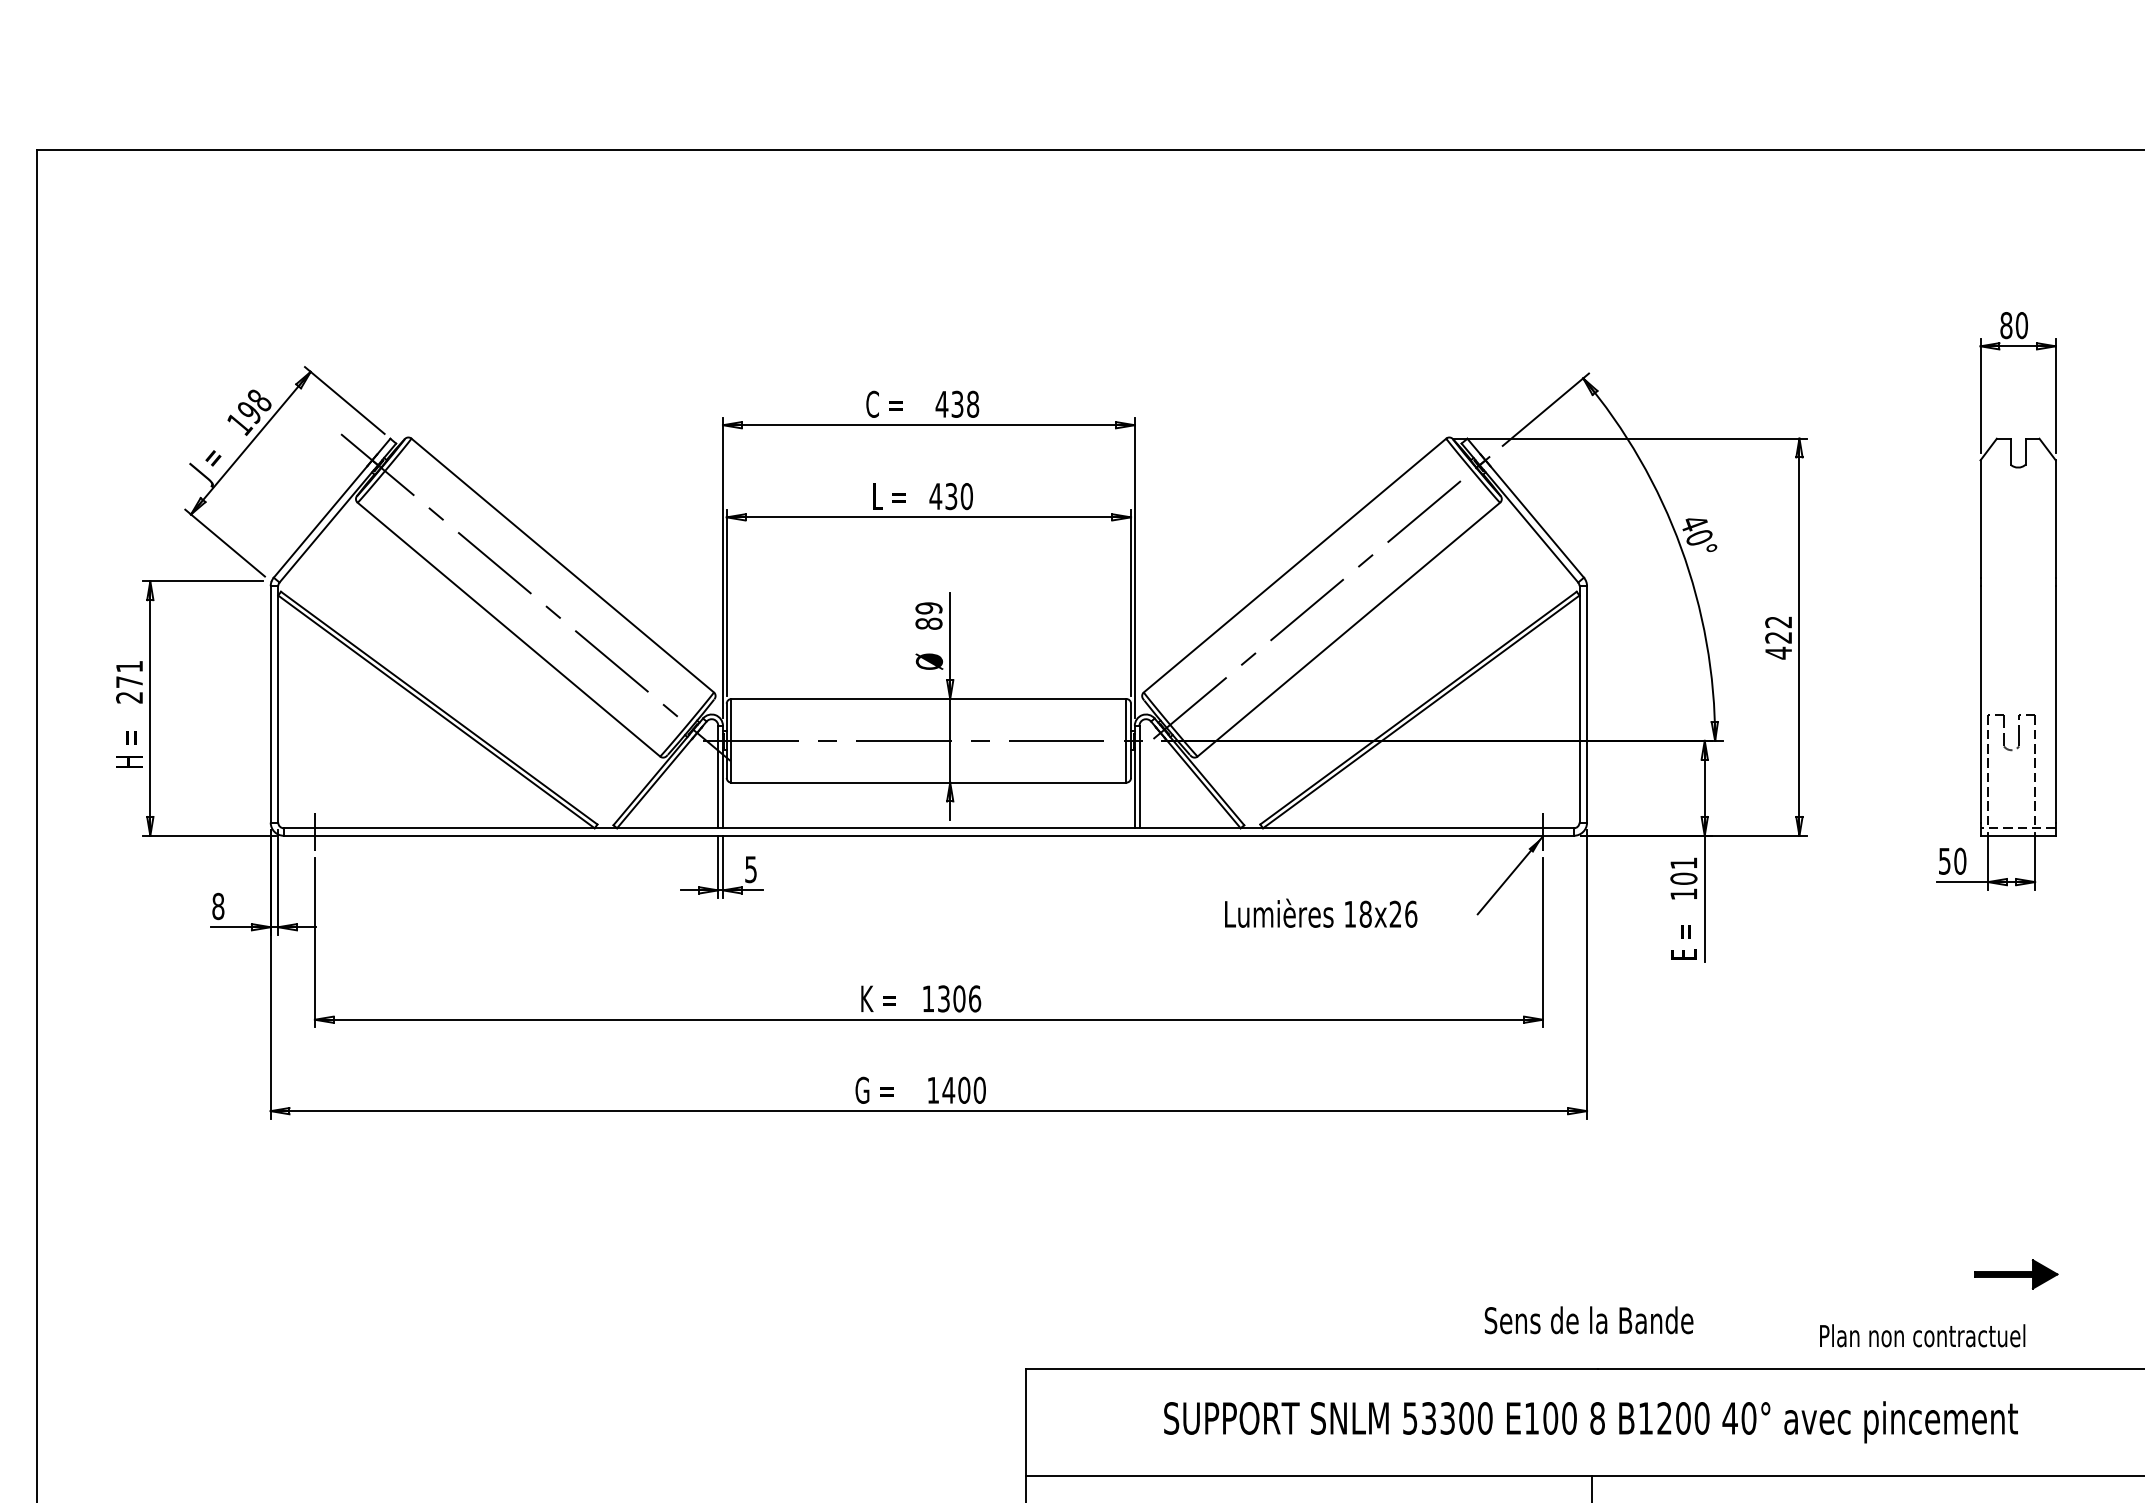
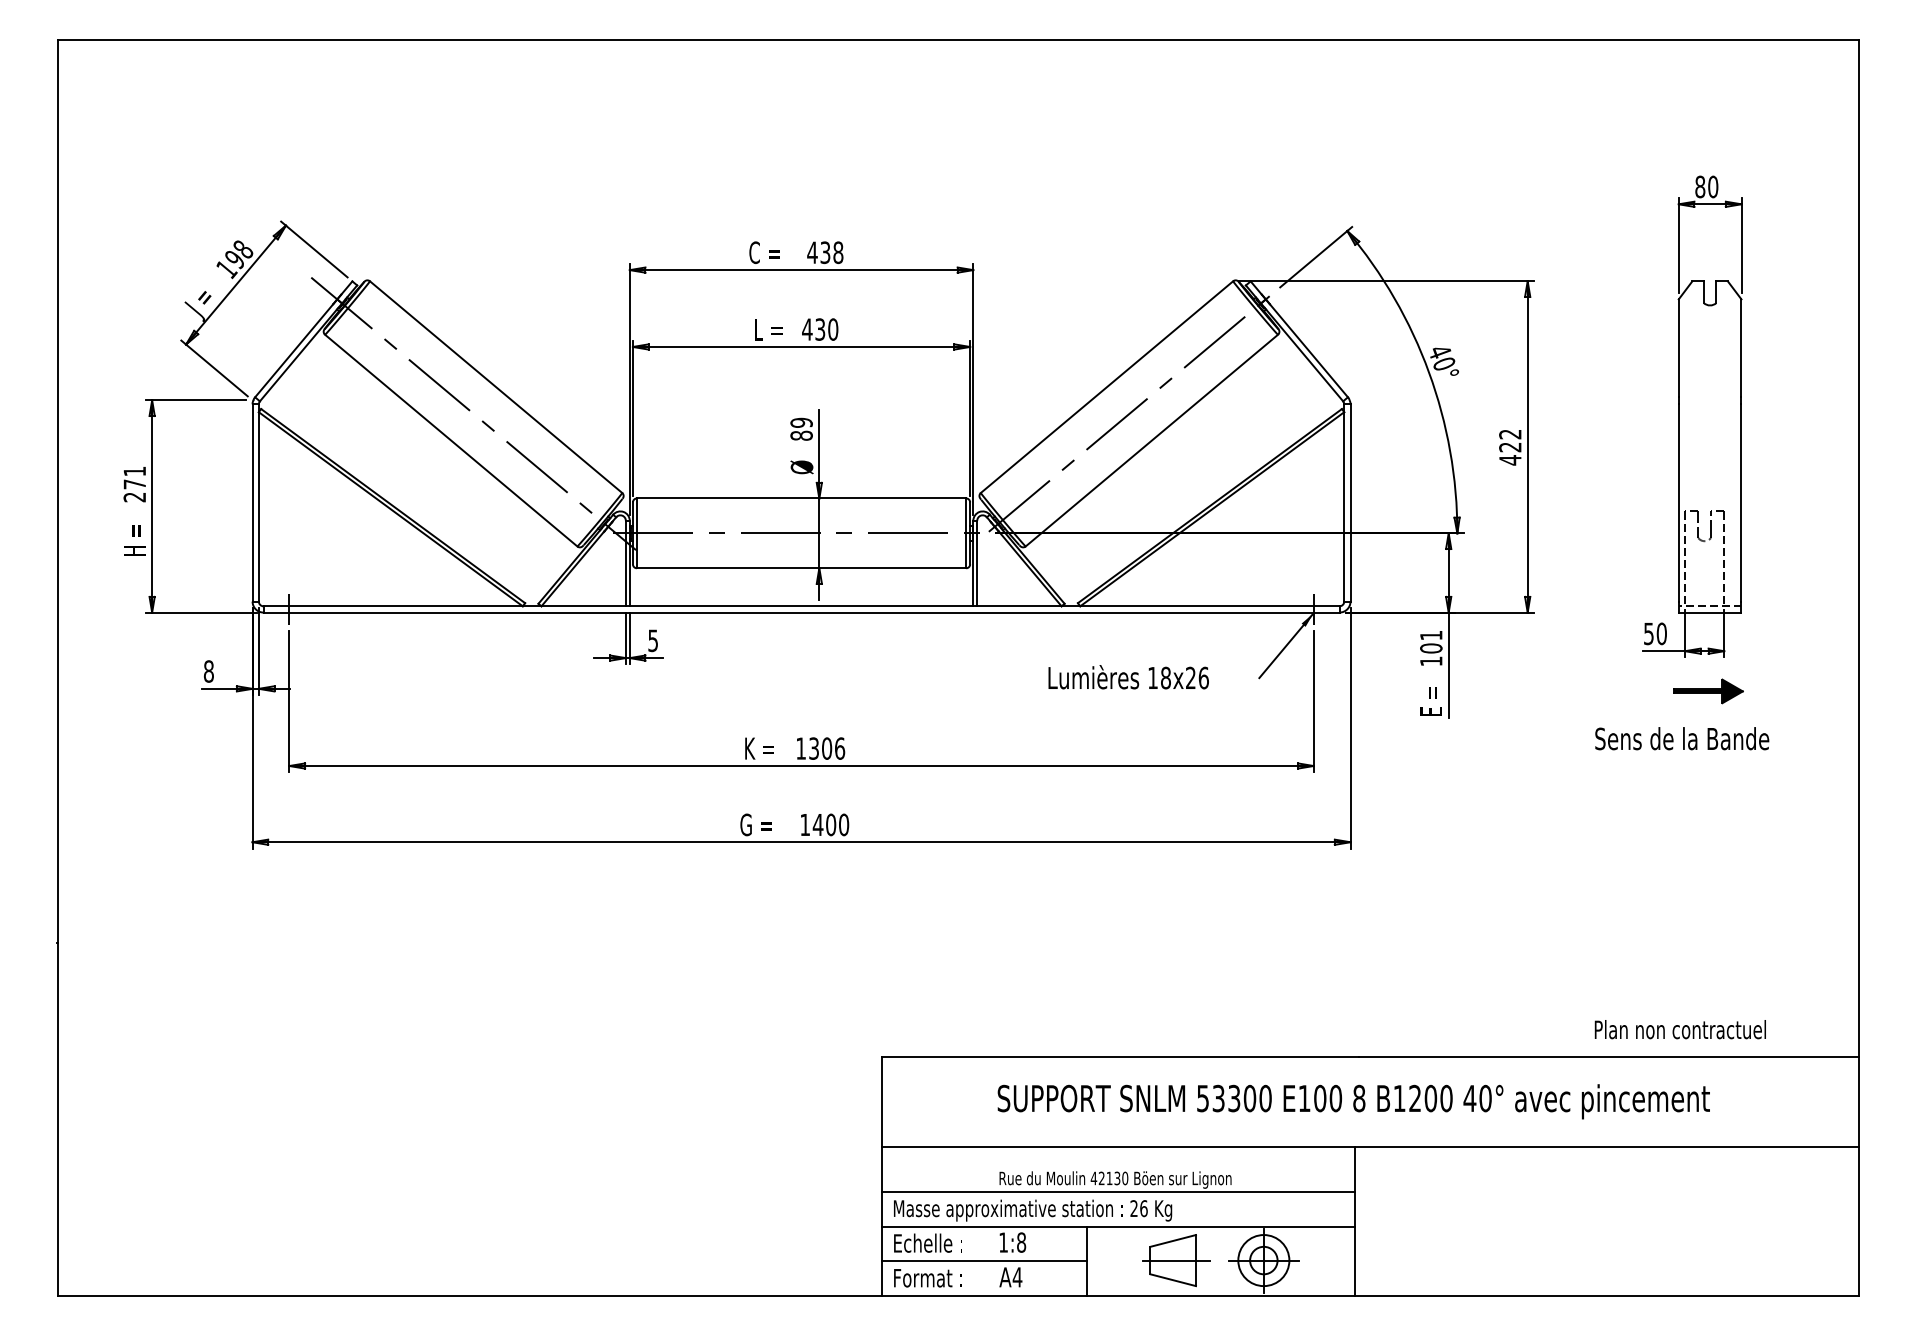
part: (2016, 1274) -> (1708, 691), moved
text: (1589, 1320) -> (1682, 738), moved
text: (1921, 1335) -> (1679, 1029), moved

